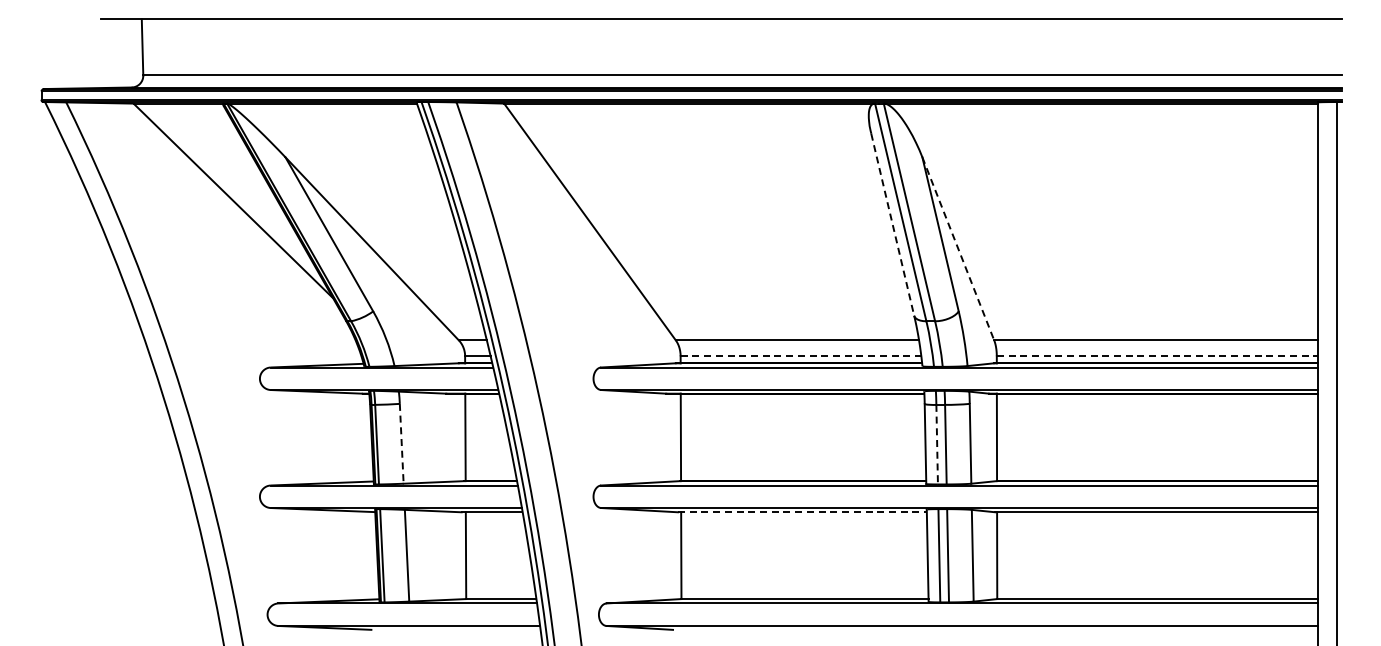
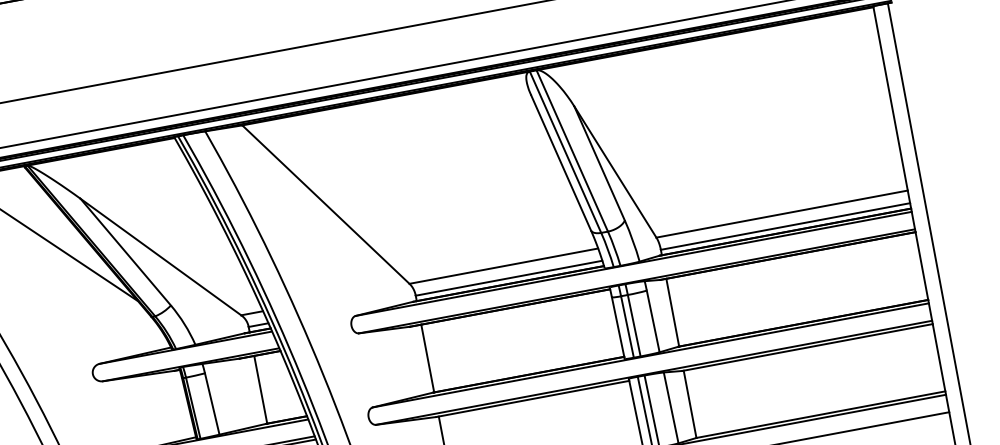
line: (892, 225) -> (561, 163), dashed -> solid
line: (958, 249) -> (615, 172), dashed -> solid
line: (801, 356) -> (509, 278), dashed -> solid
line: (1157, 356) -> (785, 226), dashed -> solid
line: (401, 443) -> (212, 403), dashed -> solid
line: (937, 444) -> (627, 326), dashed -> solid
line: (802, 512) -> (532, 399), dashed -> solid

